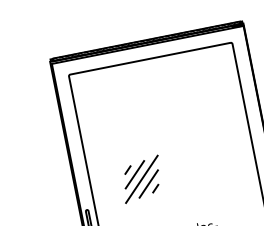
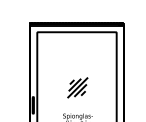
part: (141, 178) -> (77, 87), moved

